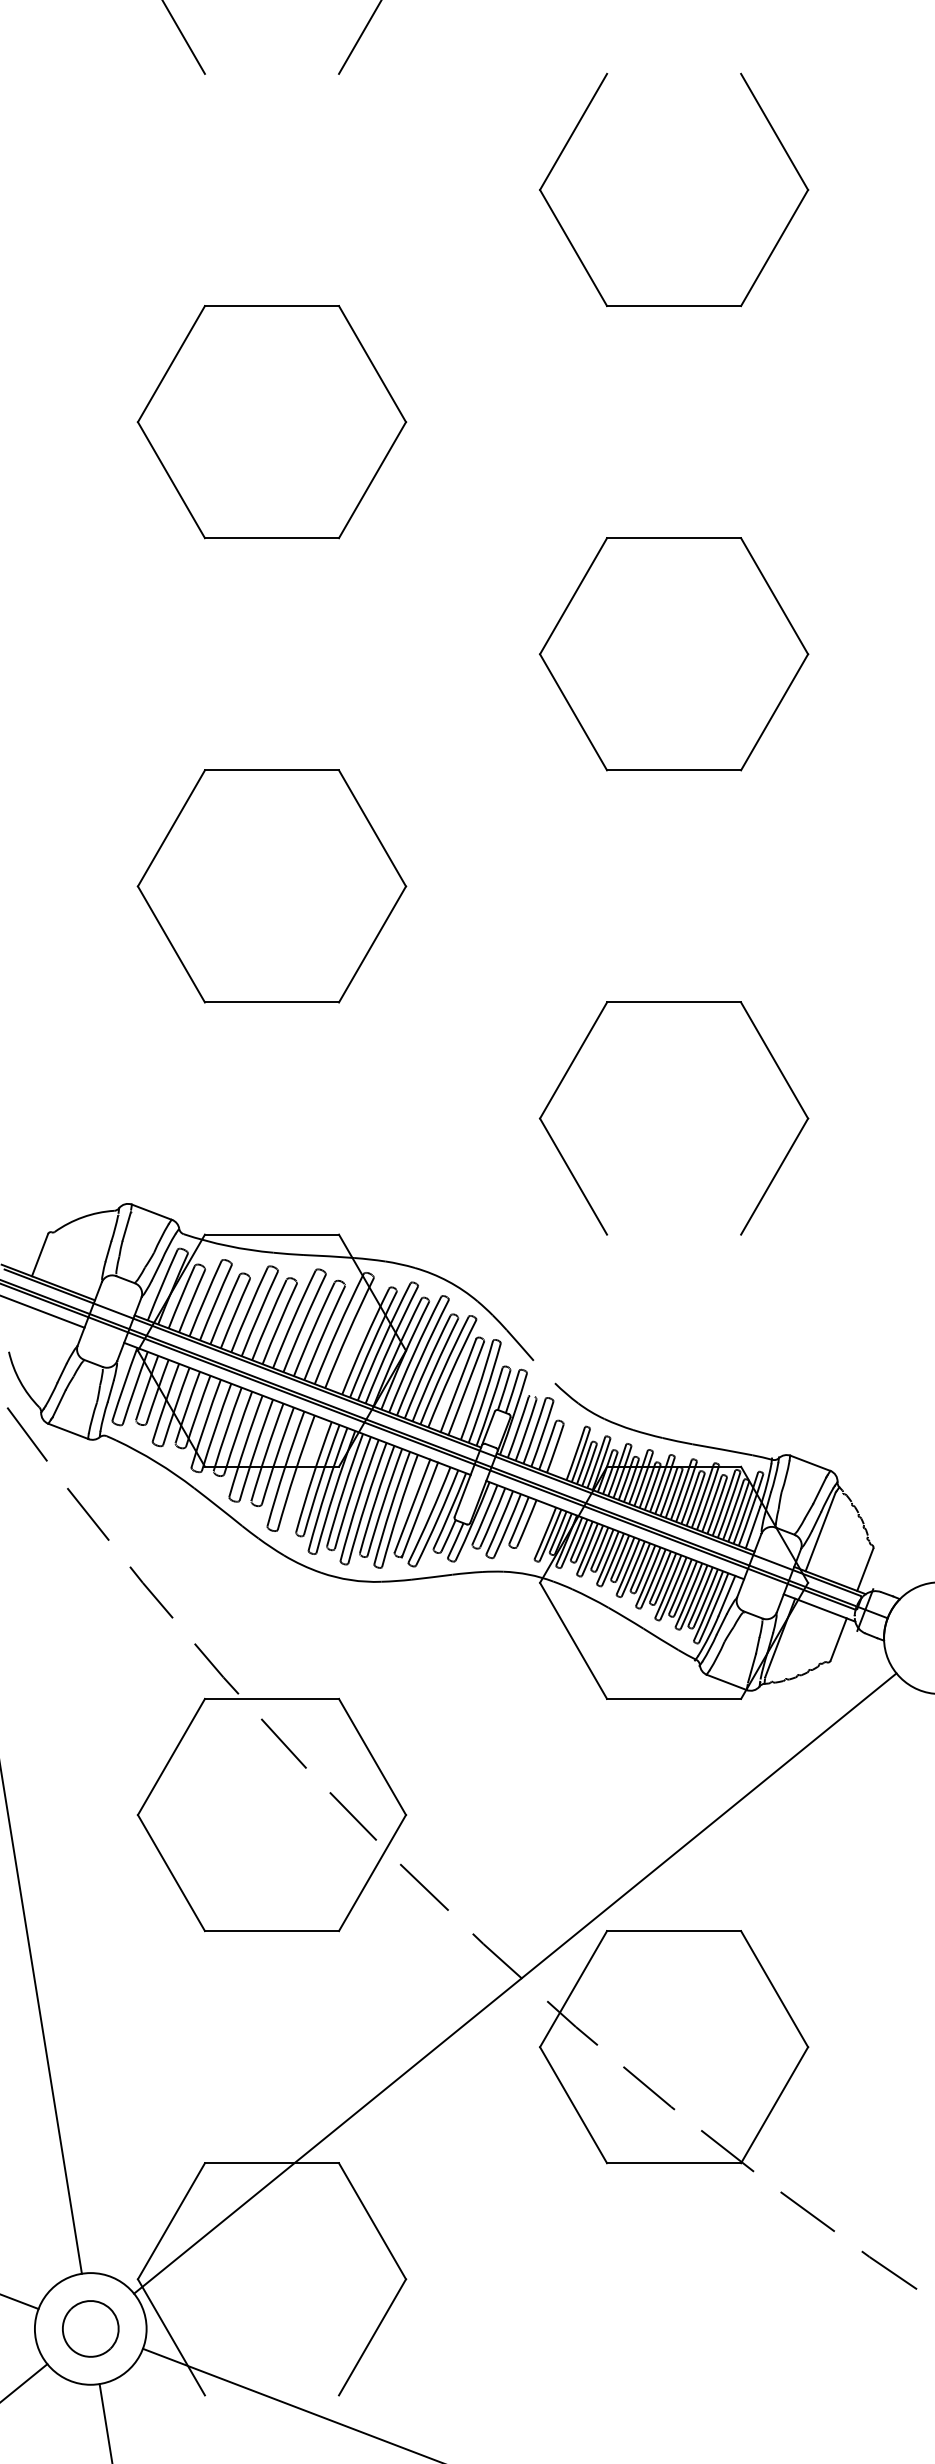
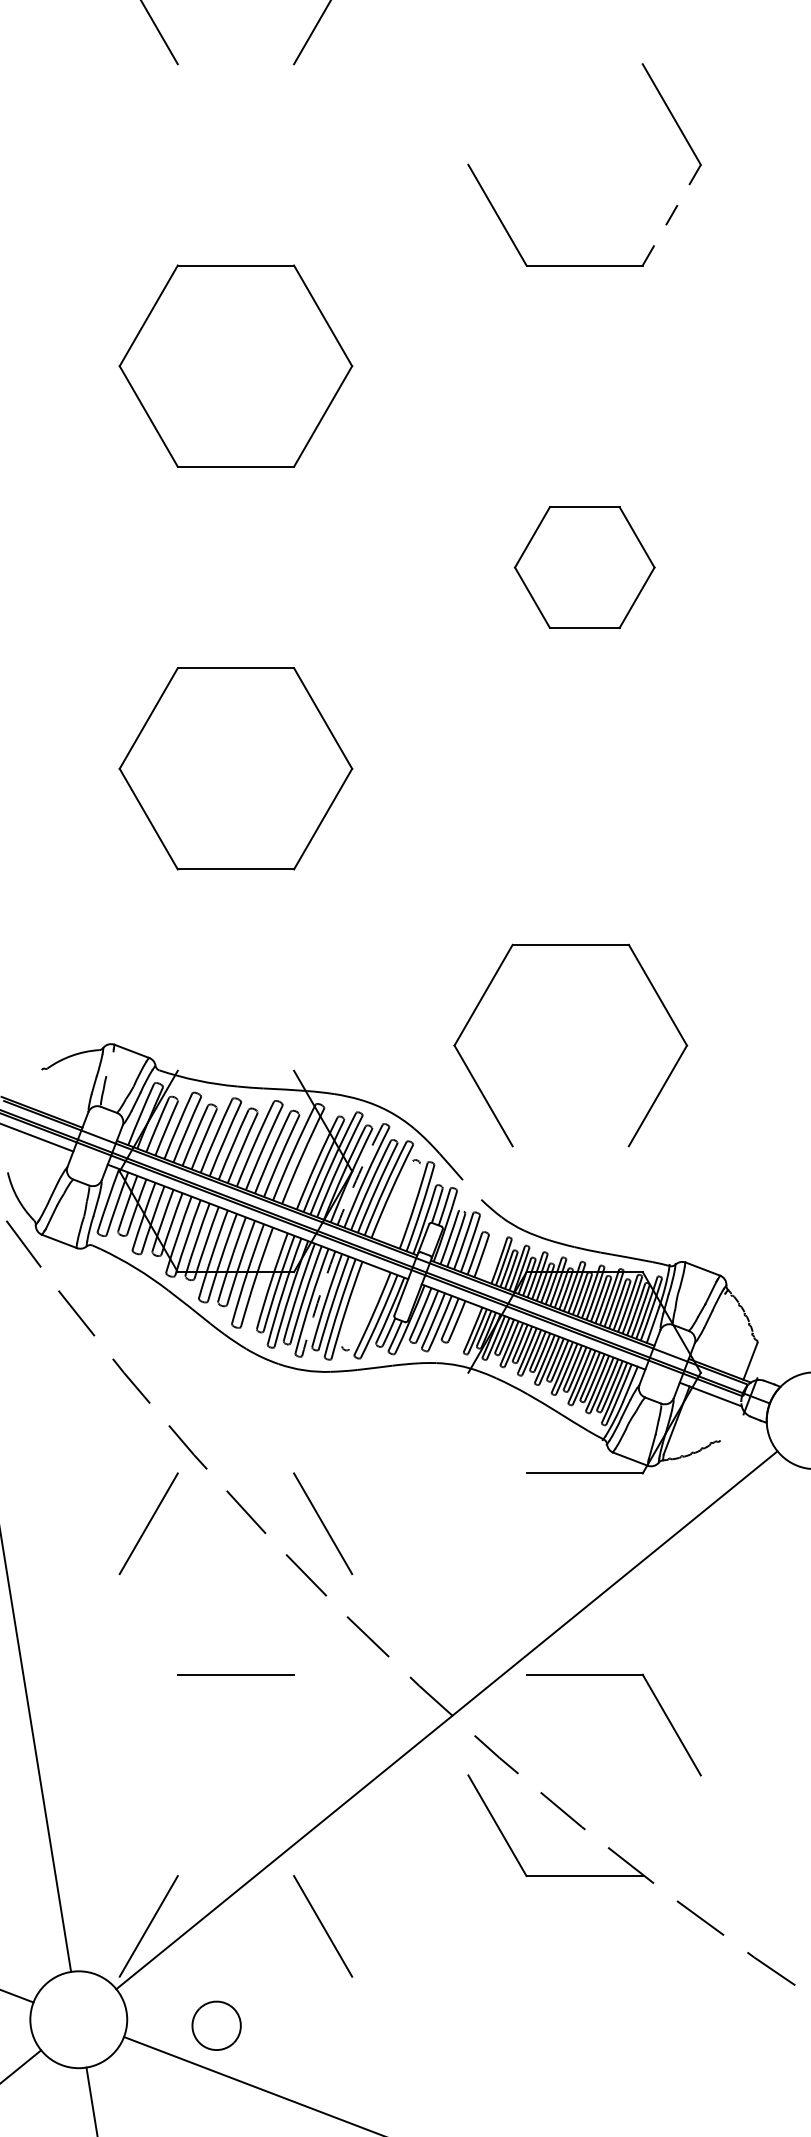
line: (573, 131) -> (497, 114), removed
line: (774, 247) -> (671, 214), solid -> dashed
part: (674, 654) -> (585, 567), size x0.6
part: (574, 1061) -> (484, 996), moved
line: (126, 1226) -> (109, 1063), removed
line: (271, 1234) -> (235, 1070), removed
line: (39, 1254) -> (34, 1088), removed
arc: (413, 1354) -> (358, 1174), solid -> dashed
line: (458, 1385) -> (397, 1201), removed
line: (466, 1388) -> (404, 1204), removed
arc: (366, 1502) -> (317, 1303), solid -> dashed
line: (412, 1505) -> (357, 1305), removed
line: (419, 1509) -> (363, 1309), removed
line: (820, 1531) -> (711, 1328), removed
line: (838, 1639) -> (727, 1421), removed
line: (573, 1640) -> (497, 1422), removed
line: (271, 1698) -> (235, 1473), removed
line: (170, 1873) -> (147, 1624), removed
line: (372, 1873) -> (323, 1624), removed
line: (573, 1989) -> (497, 1725), removed
line: (774, 2105) -> (671, 1825), removed
line: (271, 2163) -> (235, 1876), removed
part: (90, 2328) -> (216, 2025), moved
line: (170, 2337) -> (147, 2027), removed
line: (372, 2337) -> (323, 2027), removed

